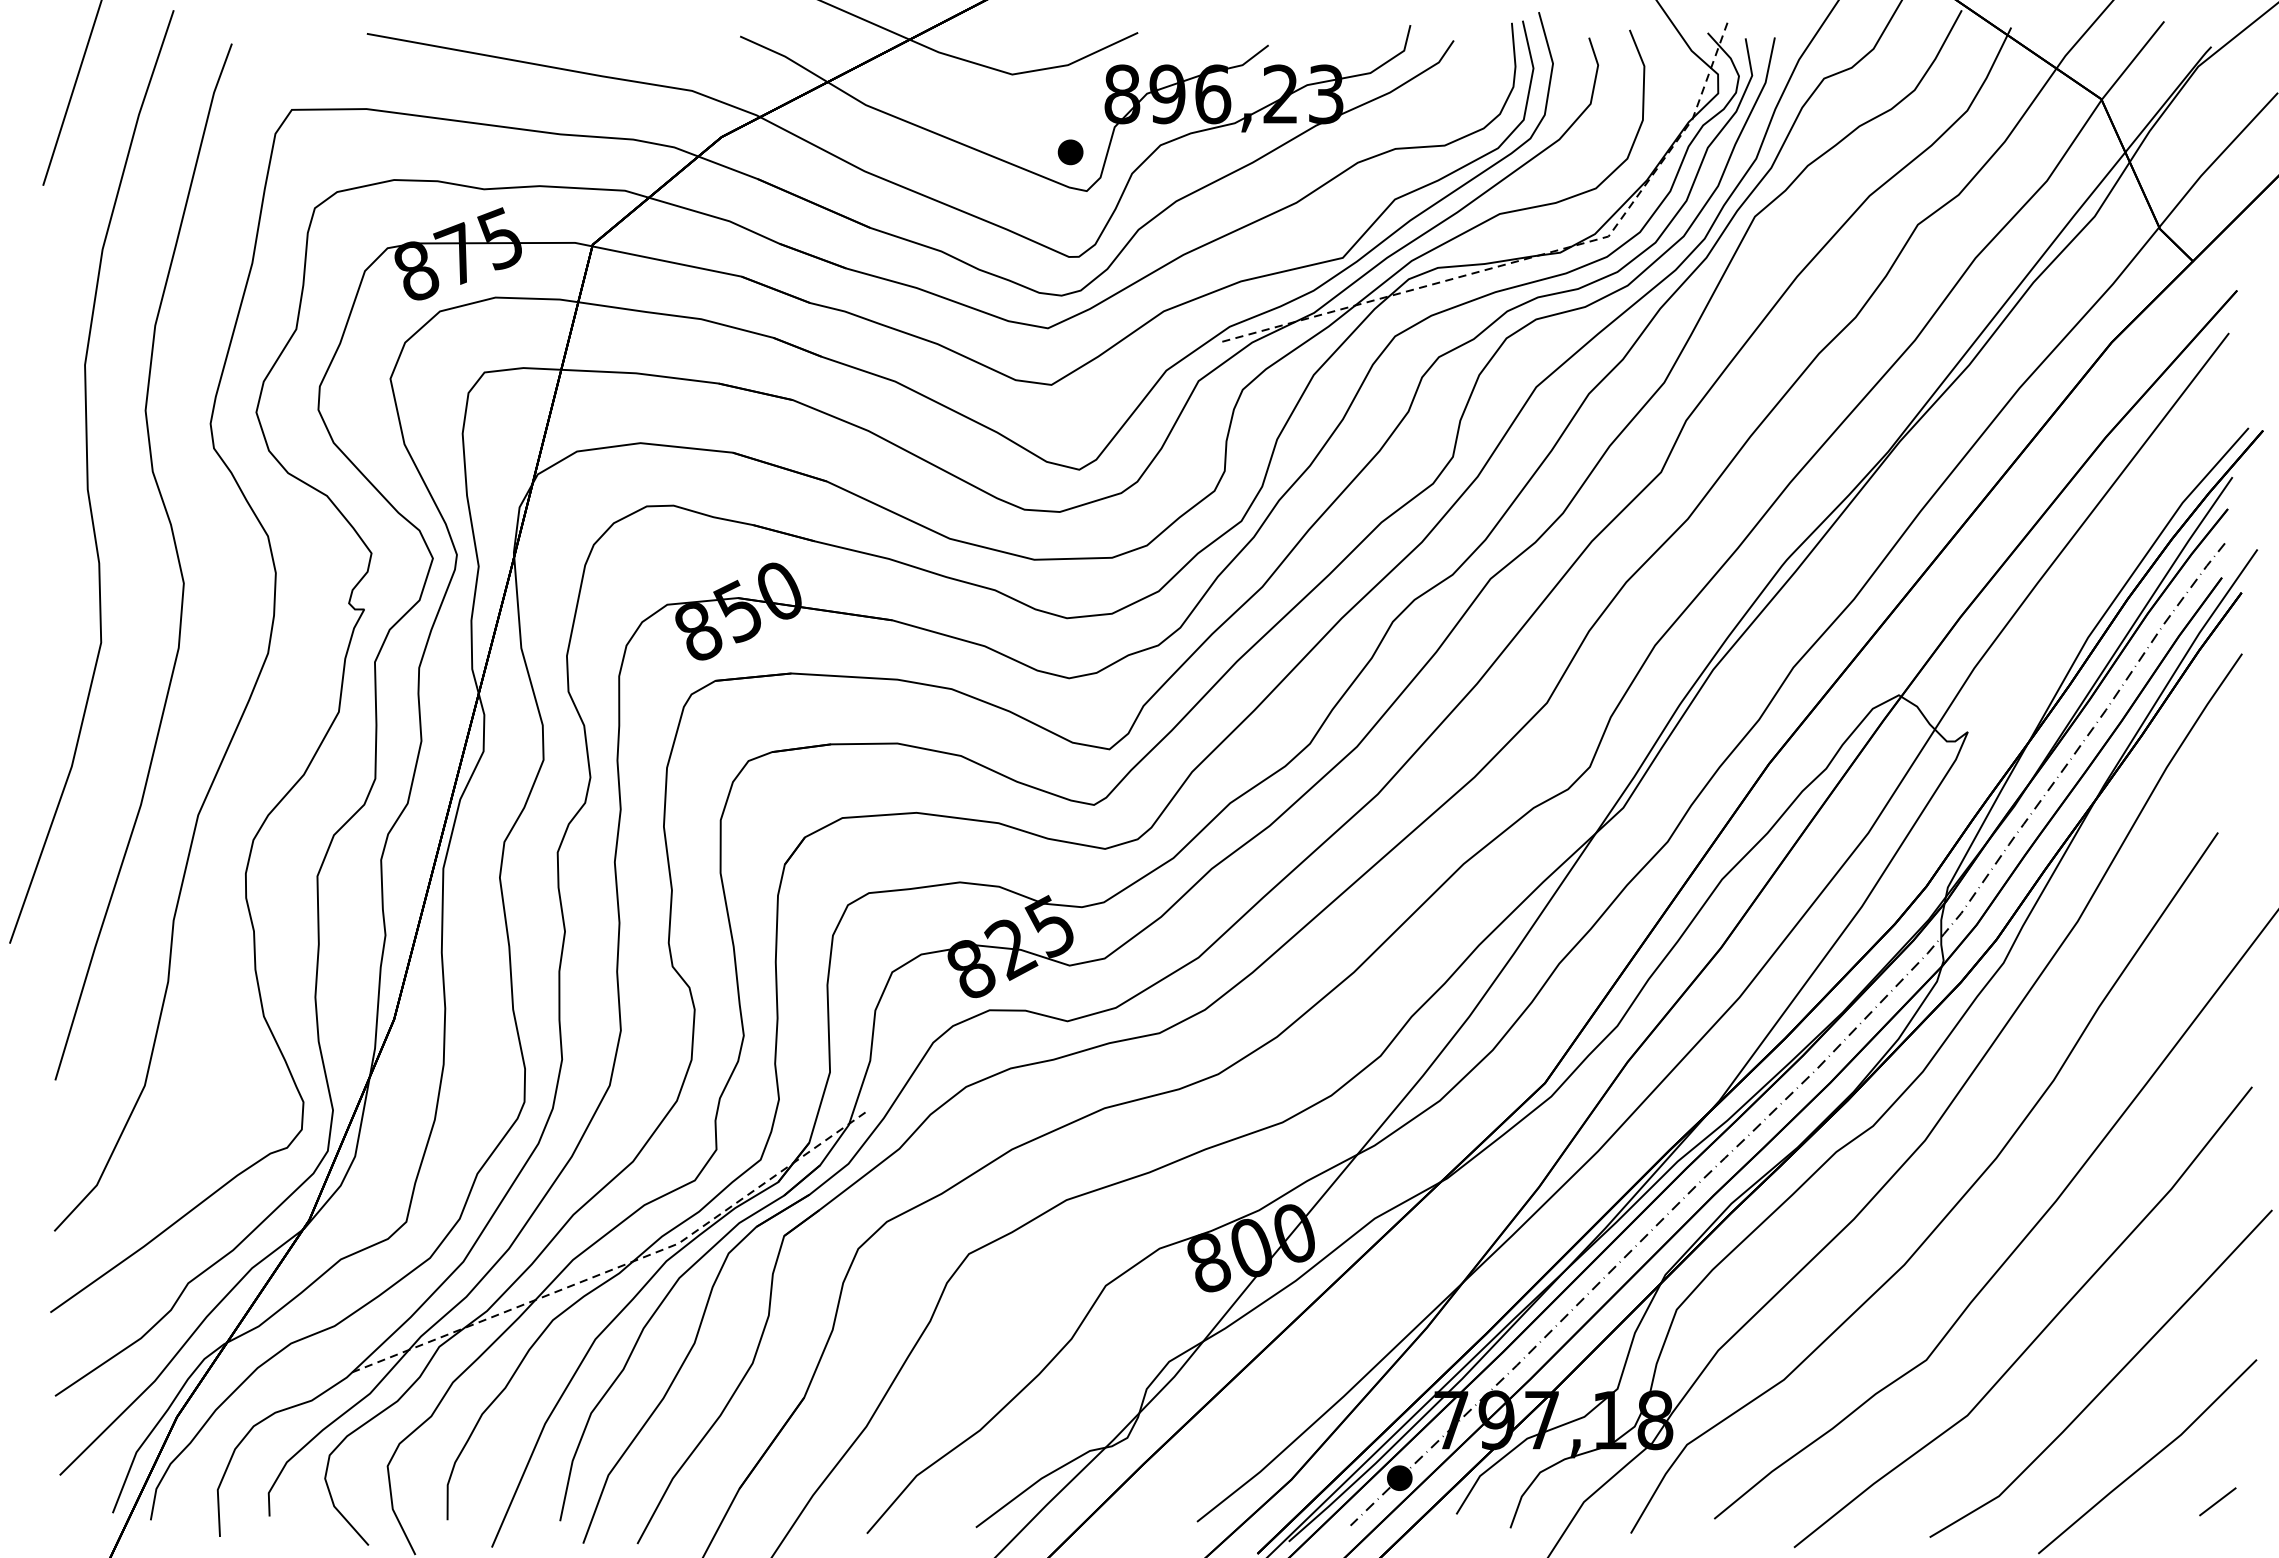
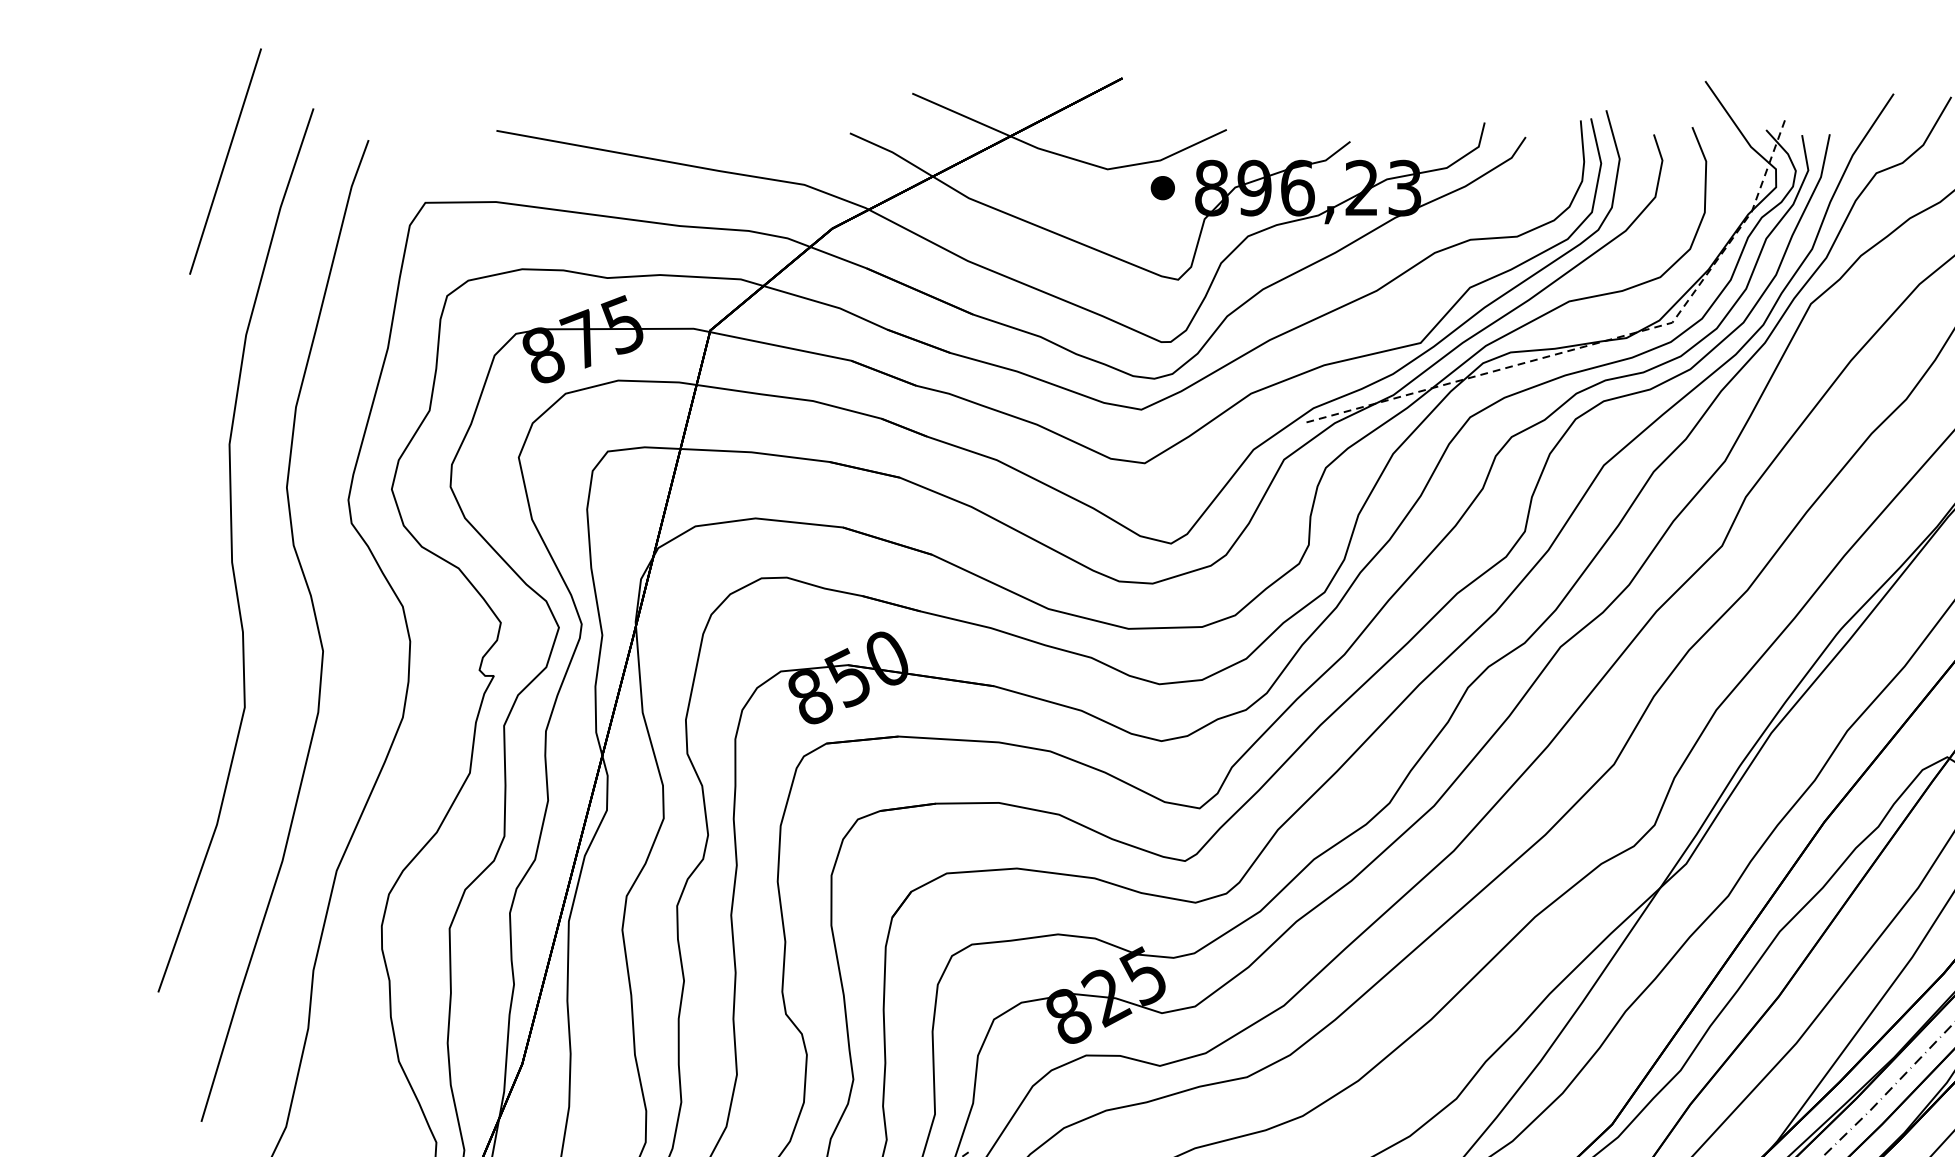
part: (1070, 152) -> (1162, 188), moved

